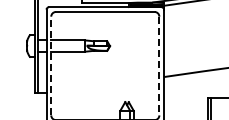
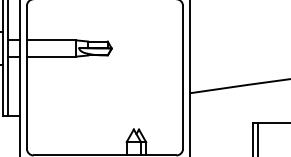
line: (51, 65) -> (27, 76), dashed -> solid
line: (159, 66) -> (183, 78), dashed -> solid

